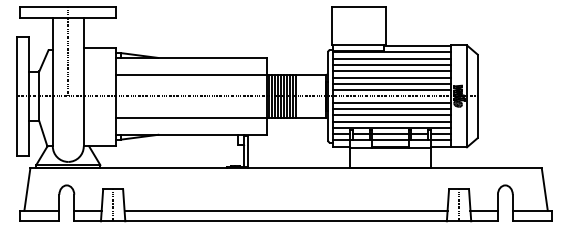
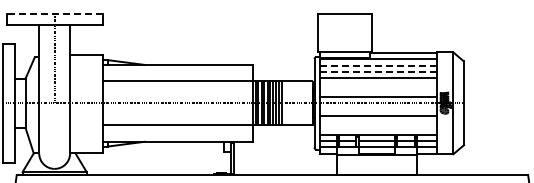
line: (67, 6) -> (53, 13), solid -> dashed
line: (392, 58) -> (378, 65), solid -> dashed
line: (392, 64) -> (378, 71), solid -> dashed
line: (392, 77) -> (378, 84), removed
line: (392, 83) -> (378, 90), removed
line: (392, 102) -> (378, 109), removed
line: (392, 115) -> (378, 122), removed
line: (392, 121) -> (378, 128), removed

